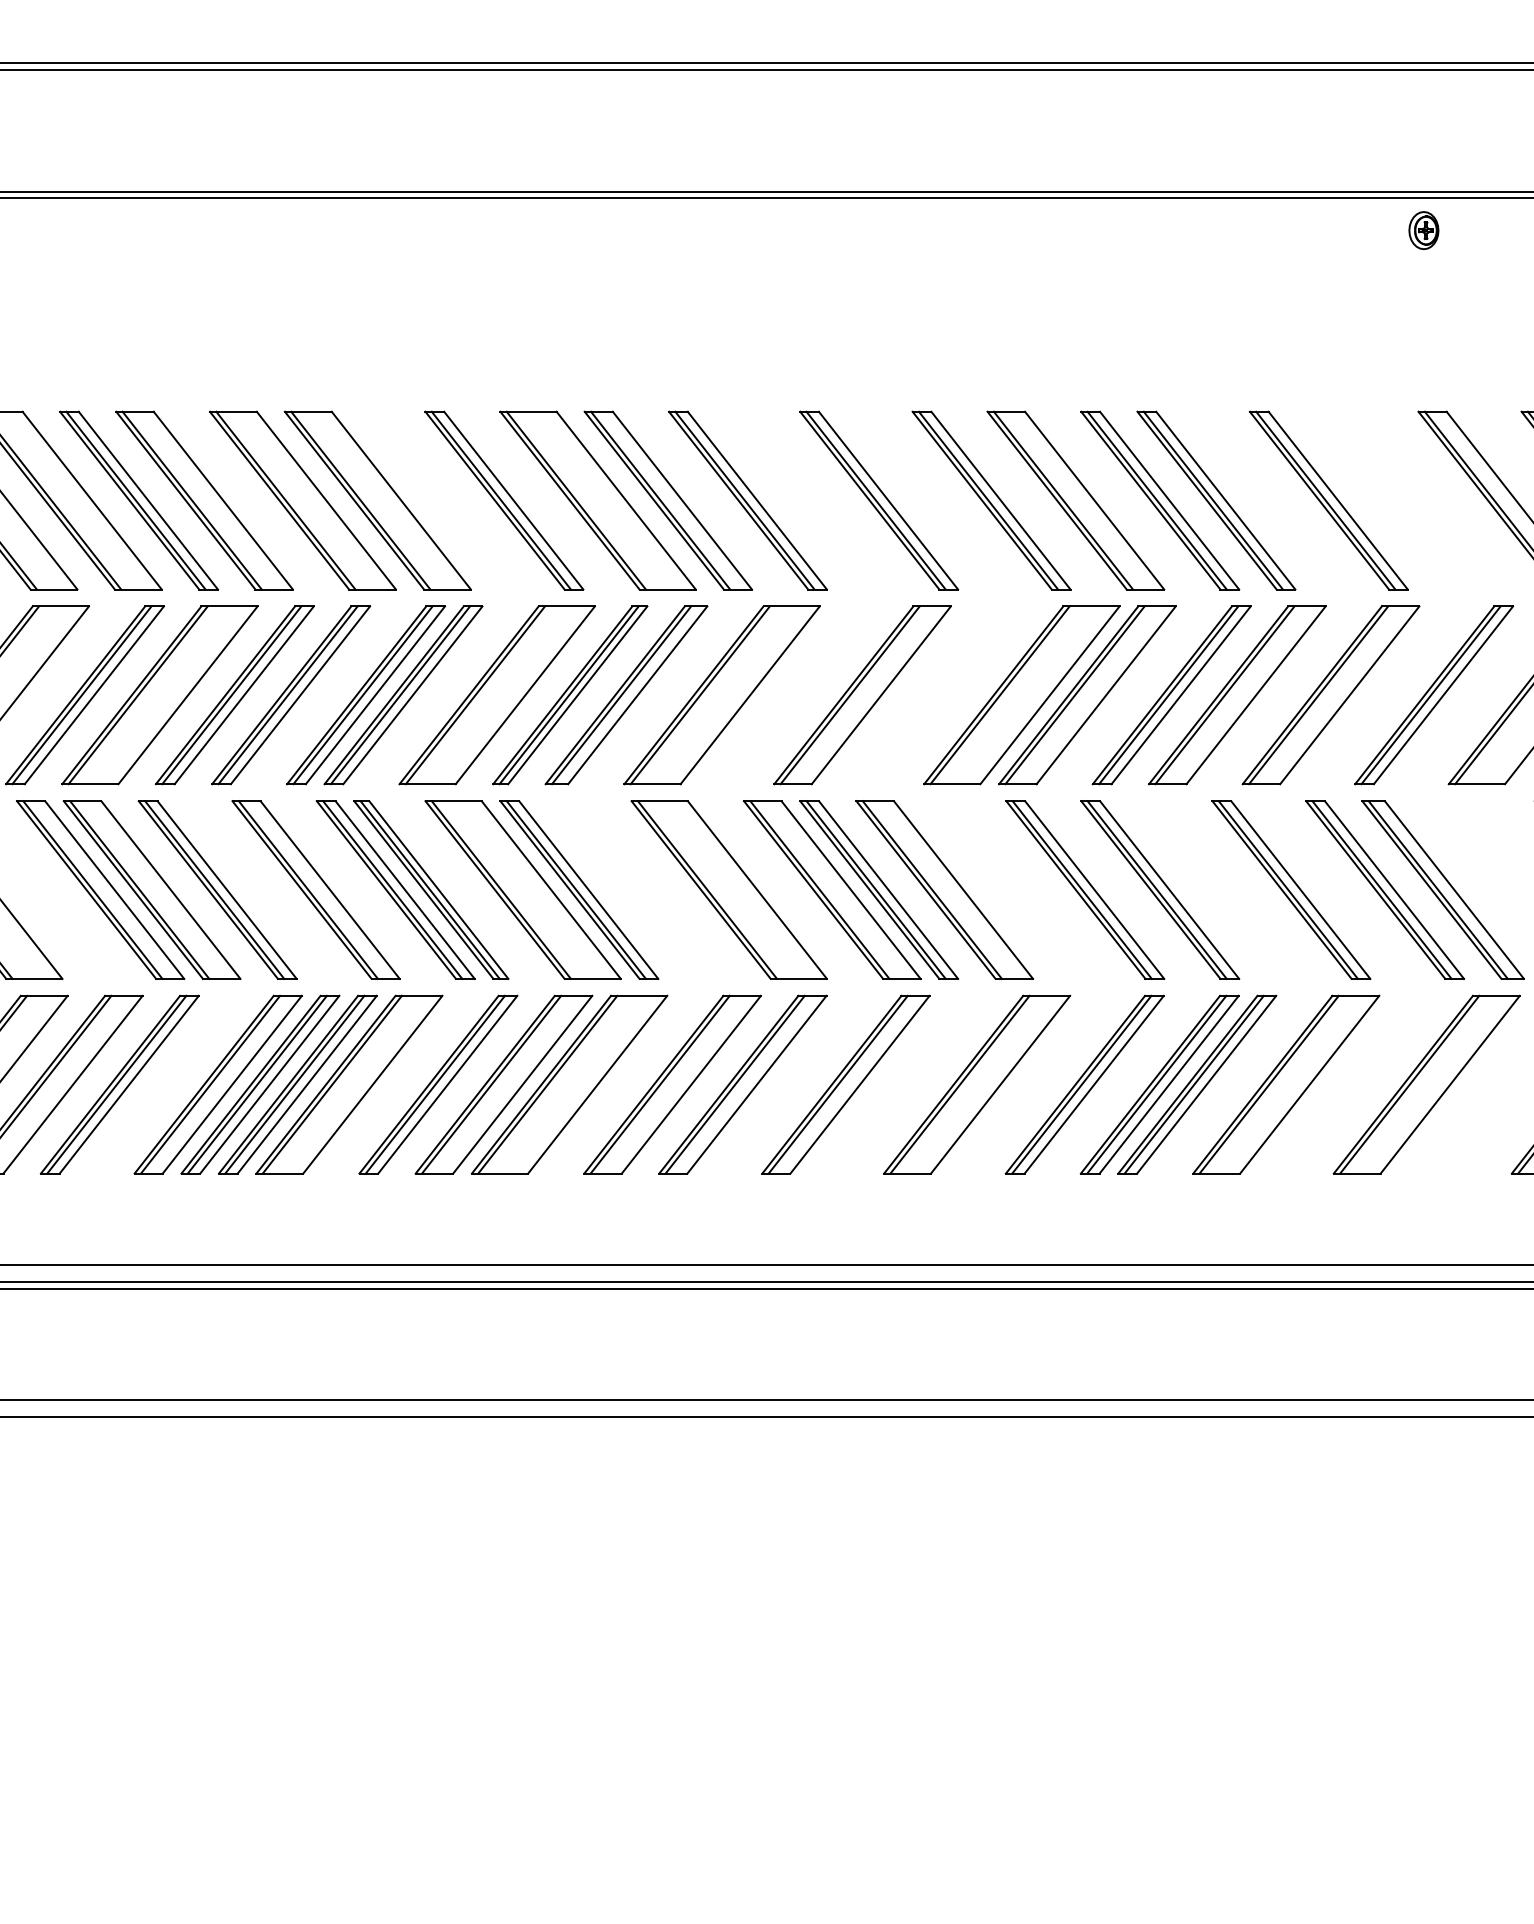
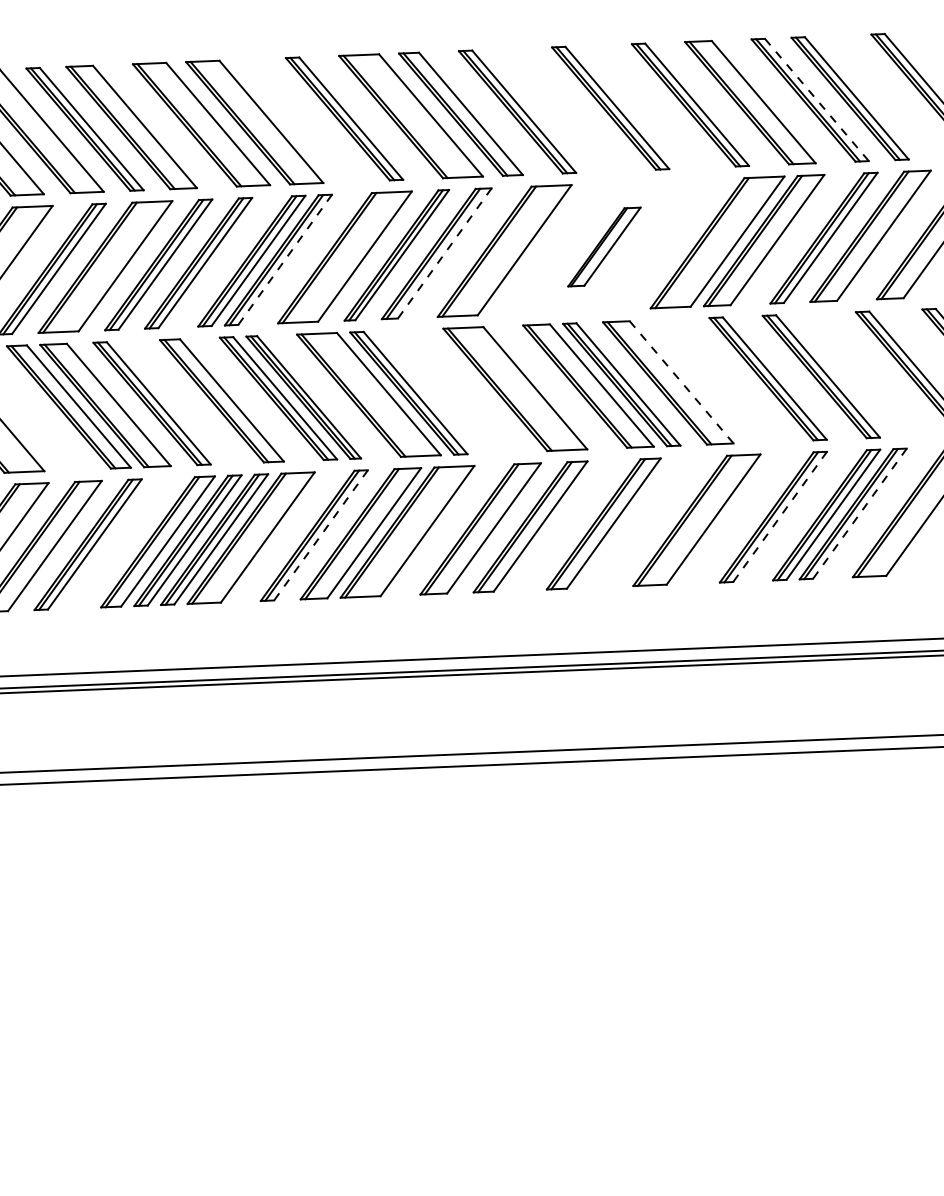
line: (1169, 500) -> (816, 99), solid -> dashed
line: (412, 695) -> (284, 259), solid -> dashed
line: (637, 695) -> (444, 253), solid -> dashed
part: (862, 695) -> (604, 247), size x0.6
line: (963, 890) -> (681, 382), solid -> dashed
line: (447, 1084) -> (320, 535), solid -> dashed
line: (1094, 1084) -> (780, 516), solid -> dashed
line: (1206, 1084) -> (859, 513), solid -> dashed

